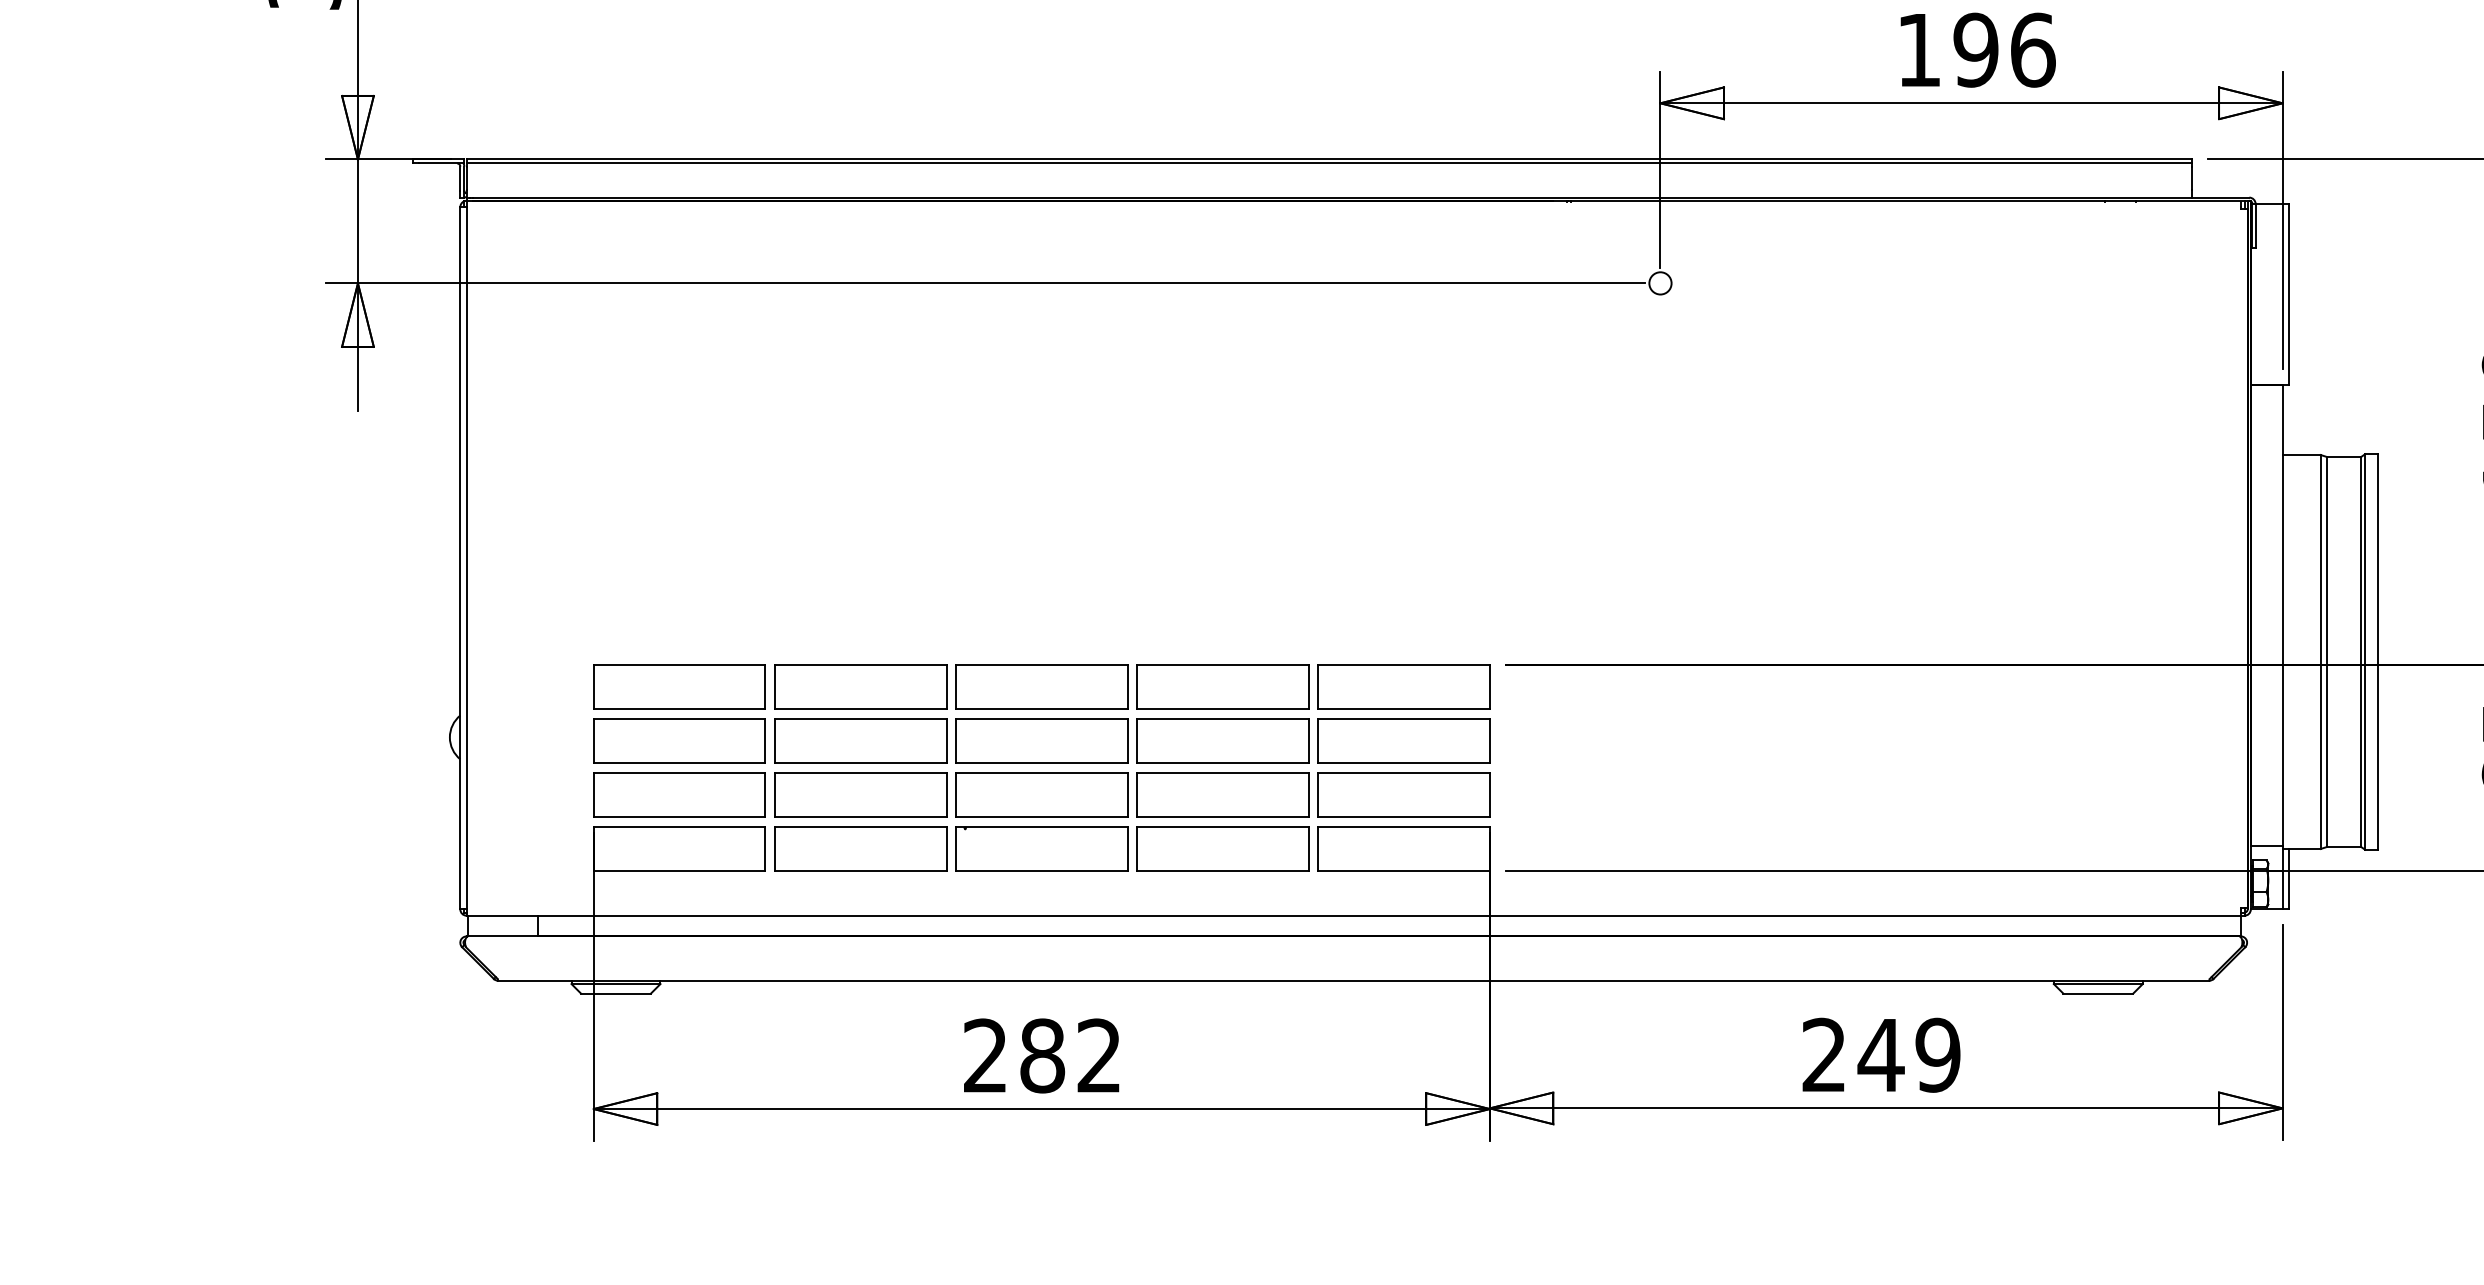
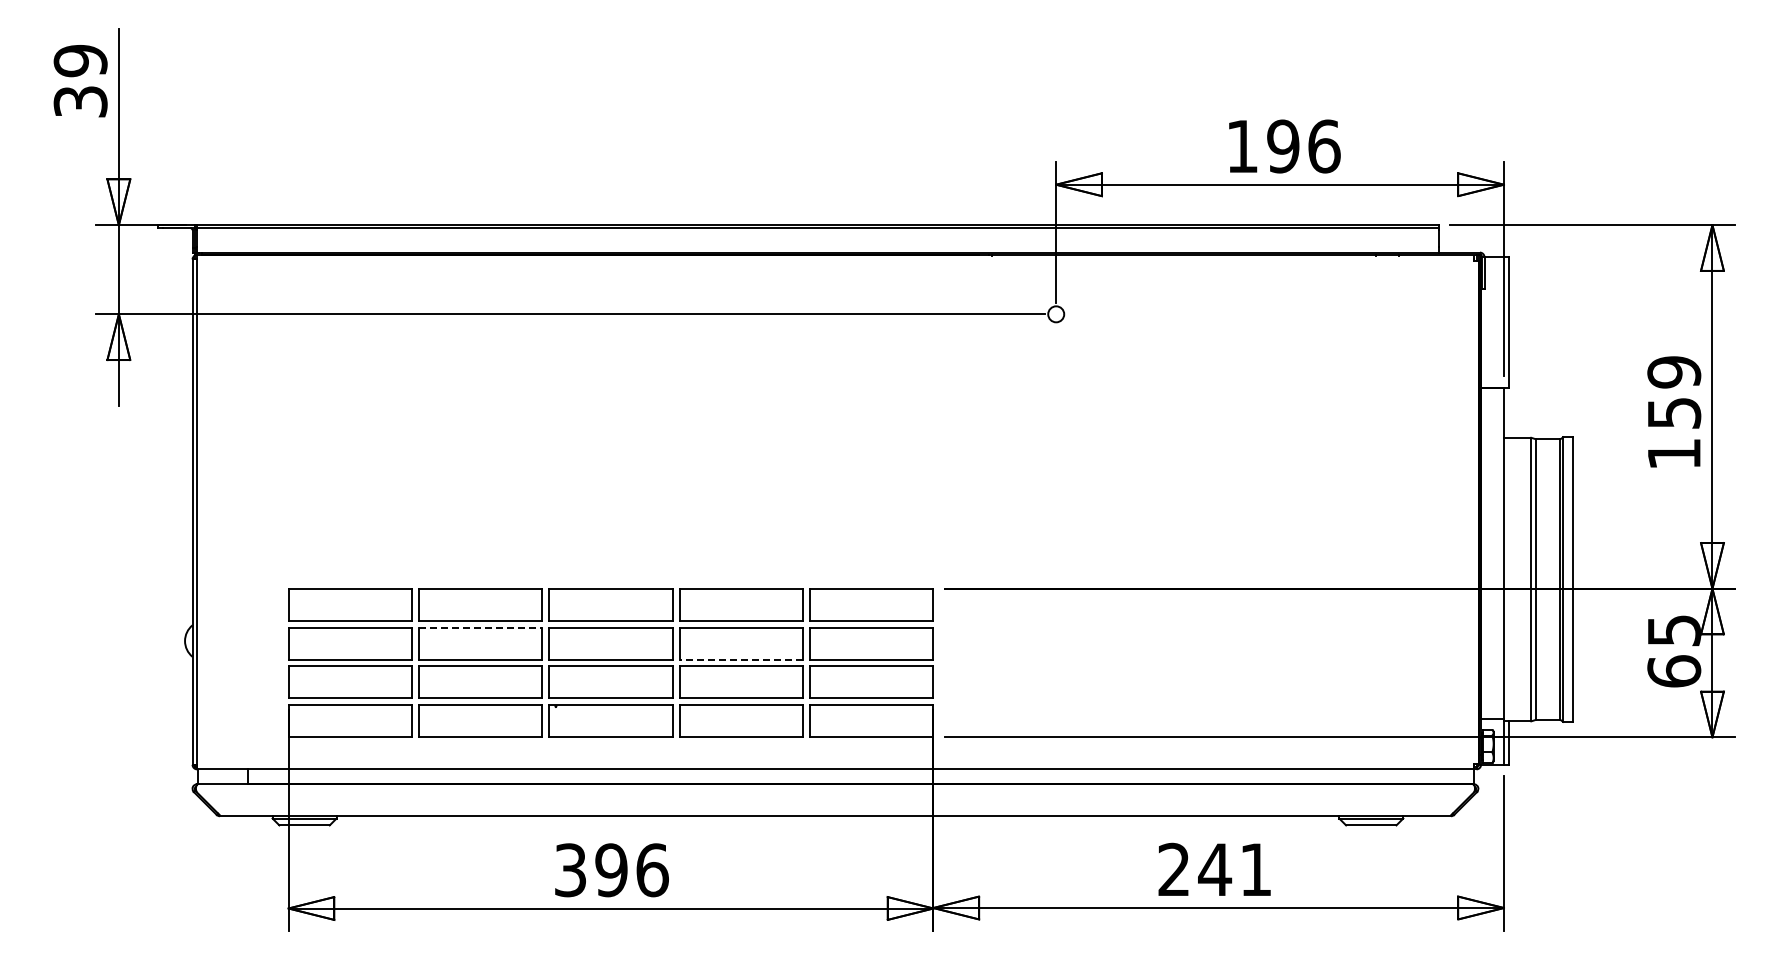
line: (860, 718) -> (480, 627), solid -> dashed
line: (1223, 763) -> (741, 659), solid -> dashed
text: (1937, 1054) -> (1255, 869), 249 -> 241
text: (1042, 1056) -> (611, 870), 282 -> 396

